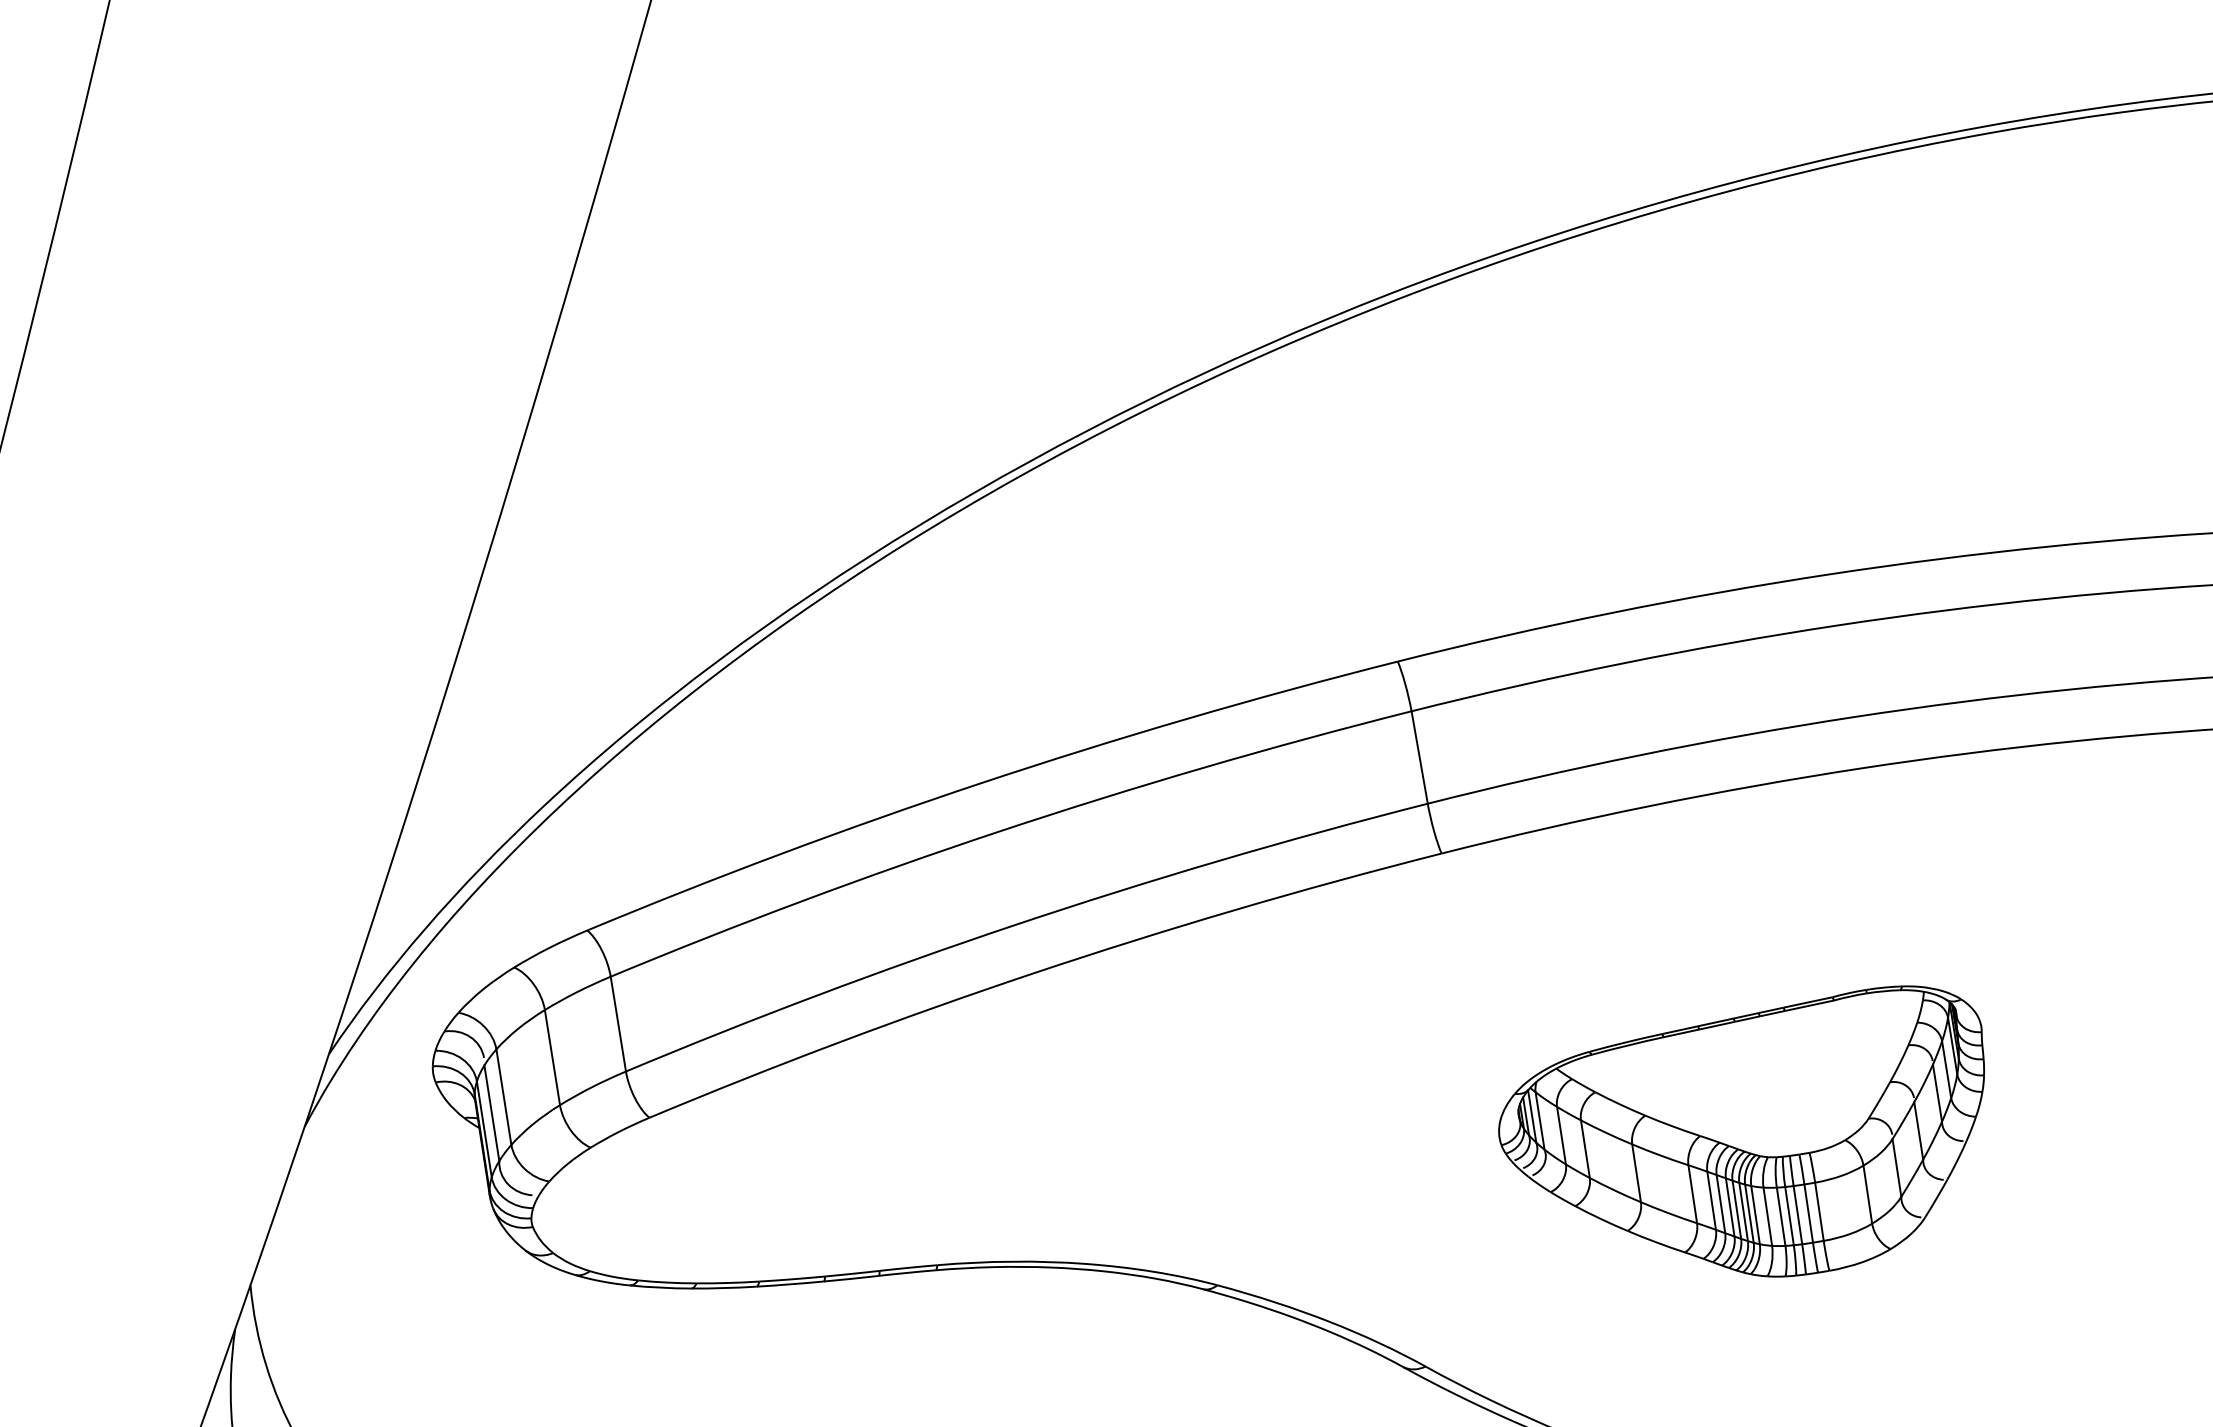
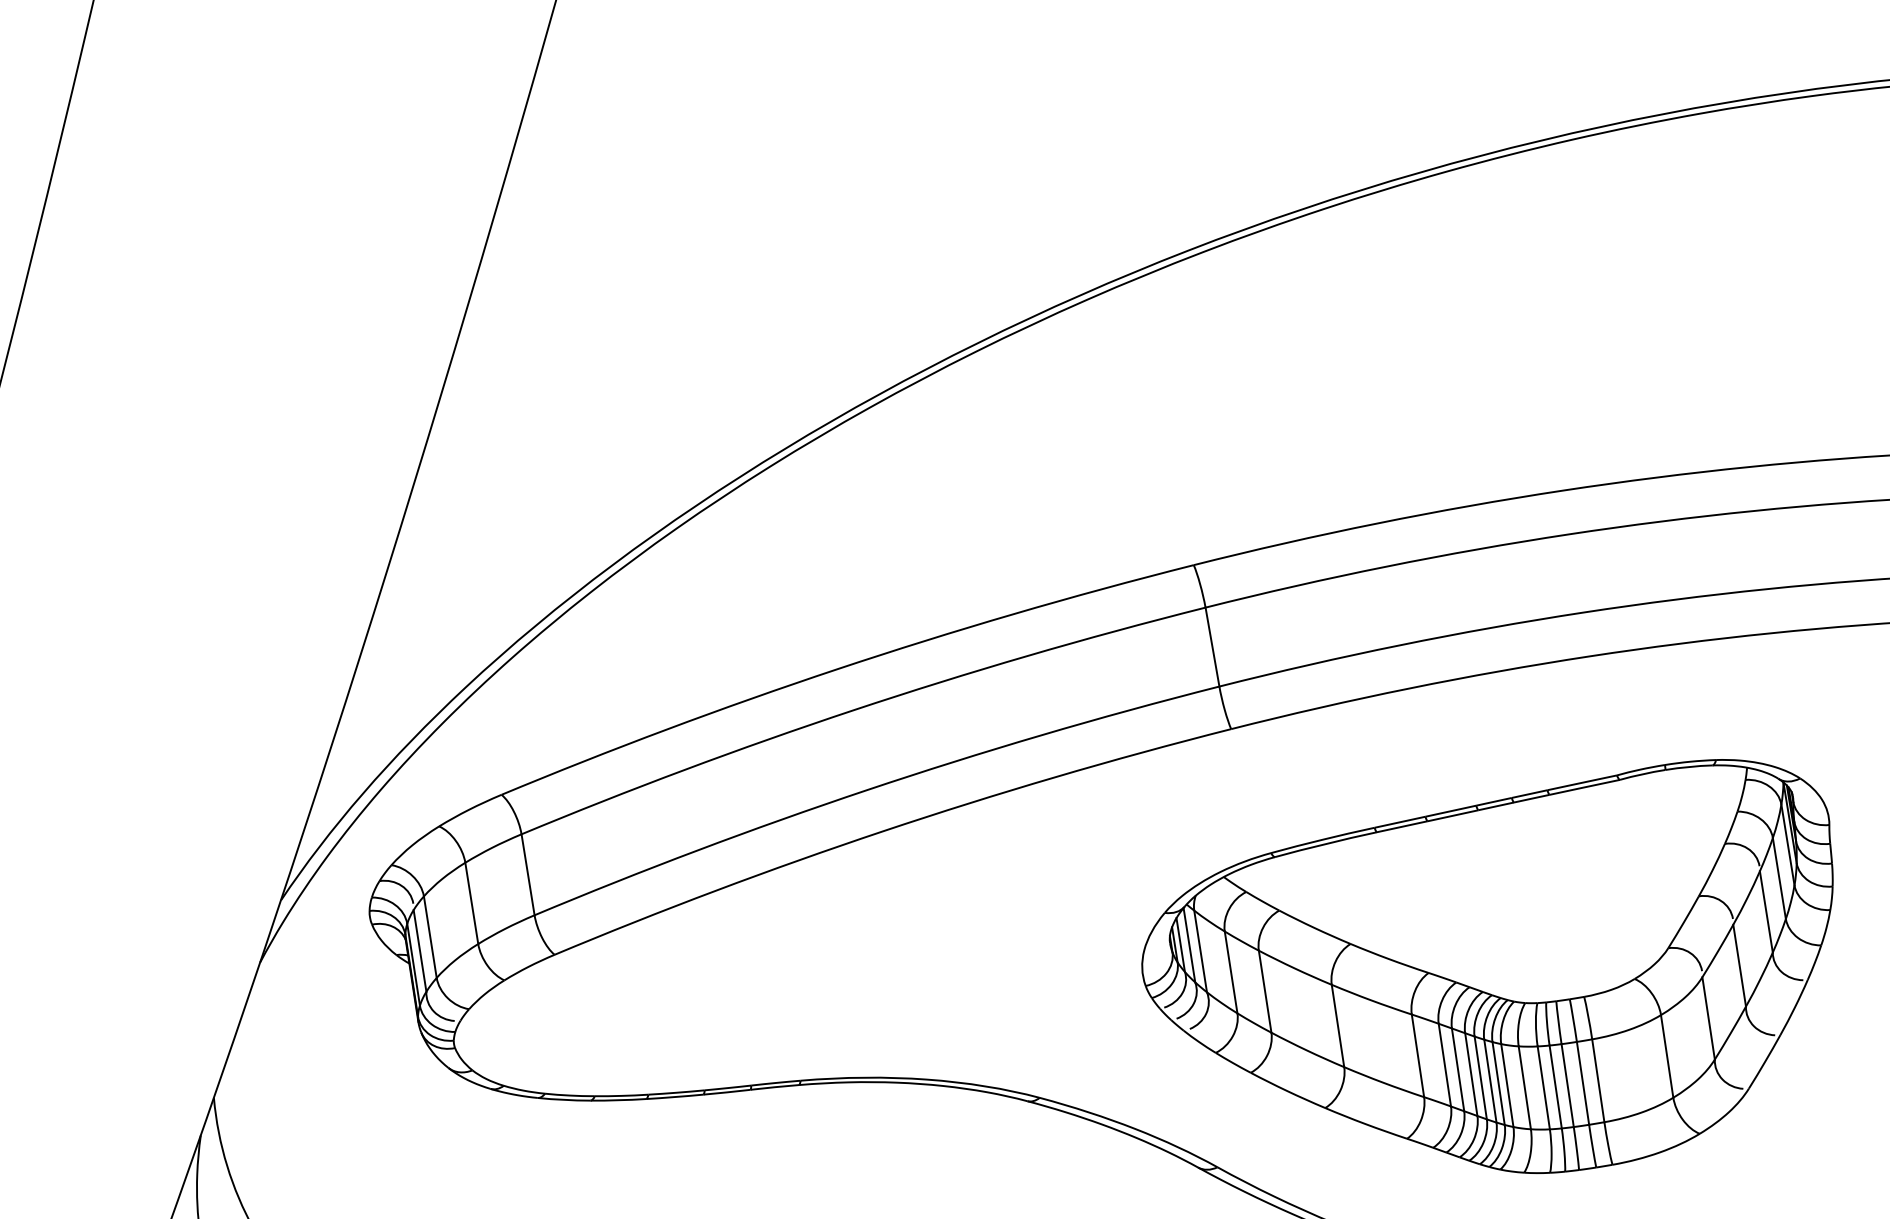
part: (1741, 1131) -> (1487, 966), size x1.67

